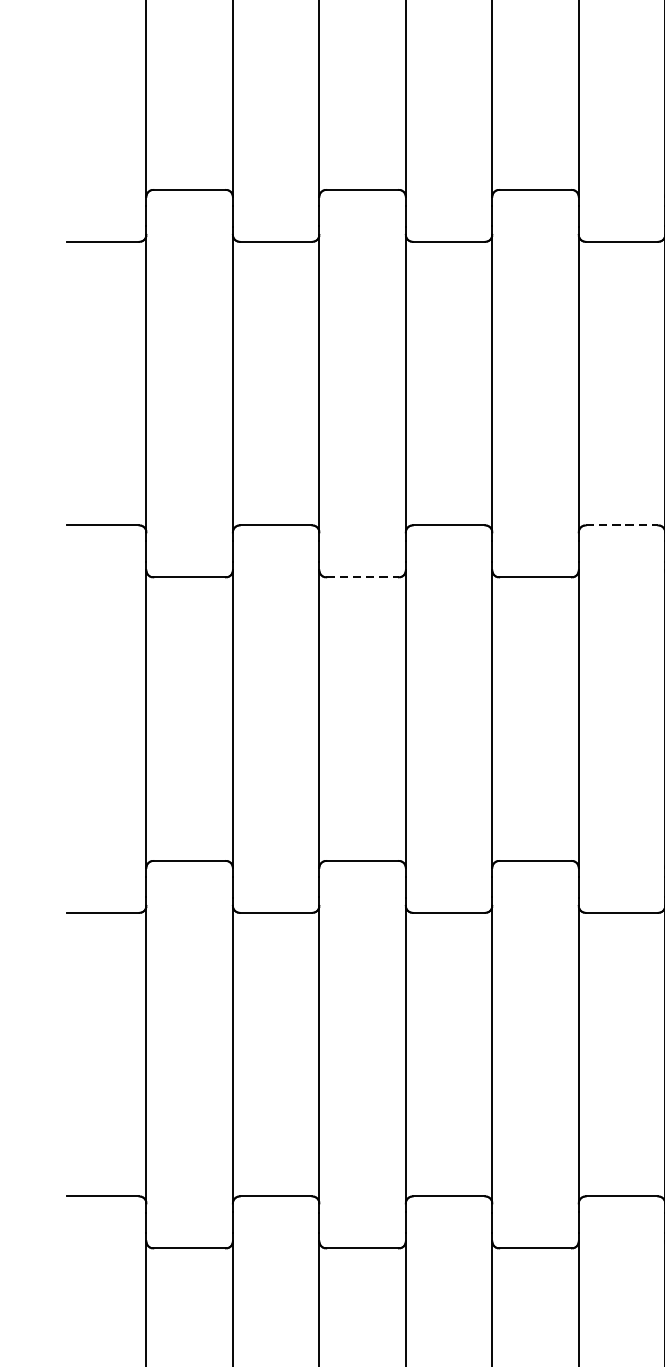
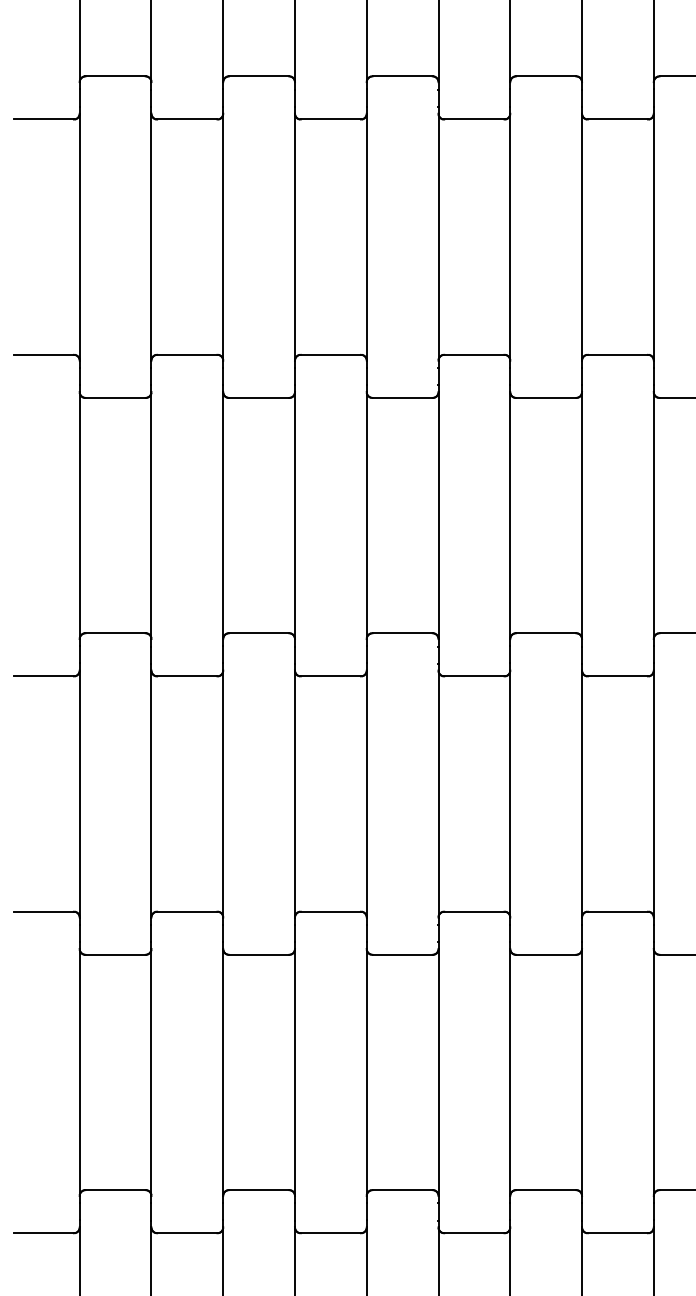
line: (622, 525) -> (474, 354), dashed -> solid
line: (363, 576) -> (259, 397), dashed -> solid

